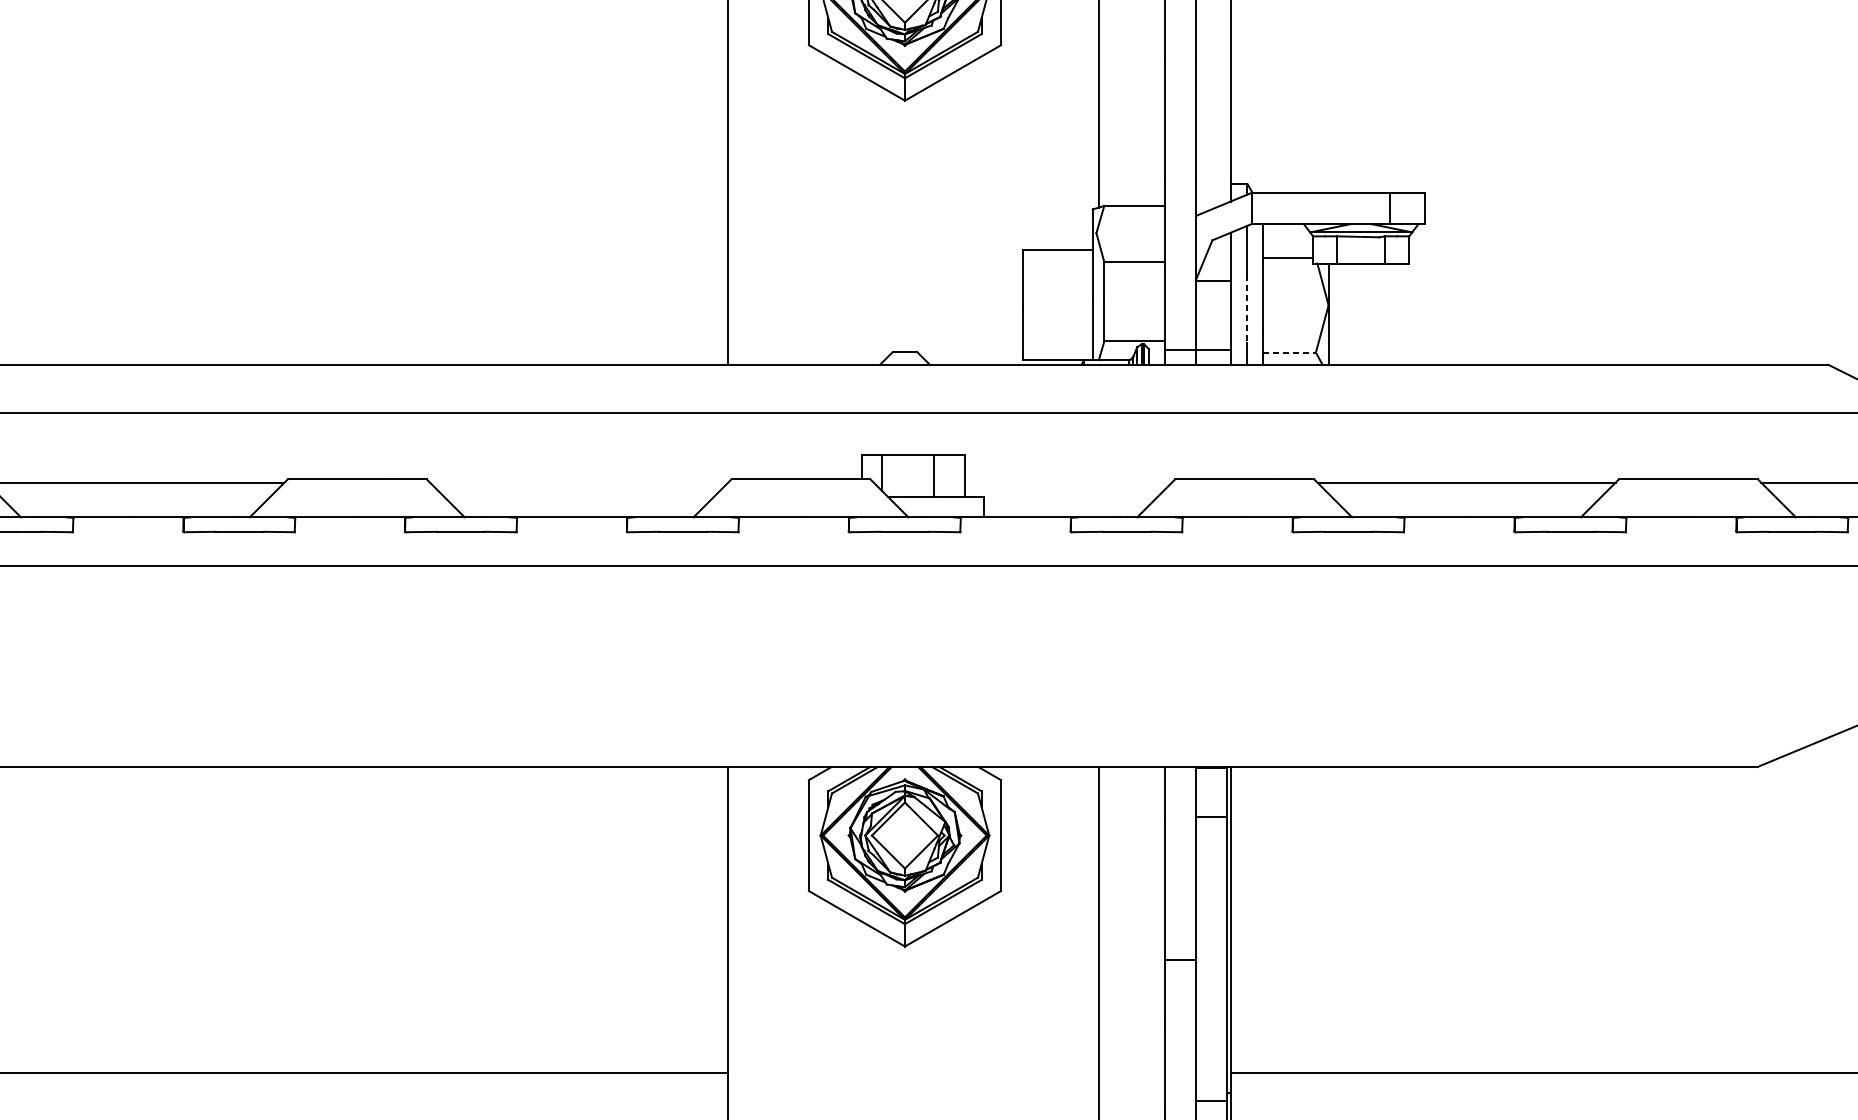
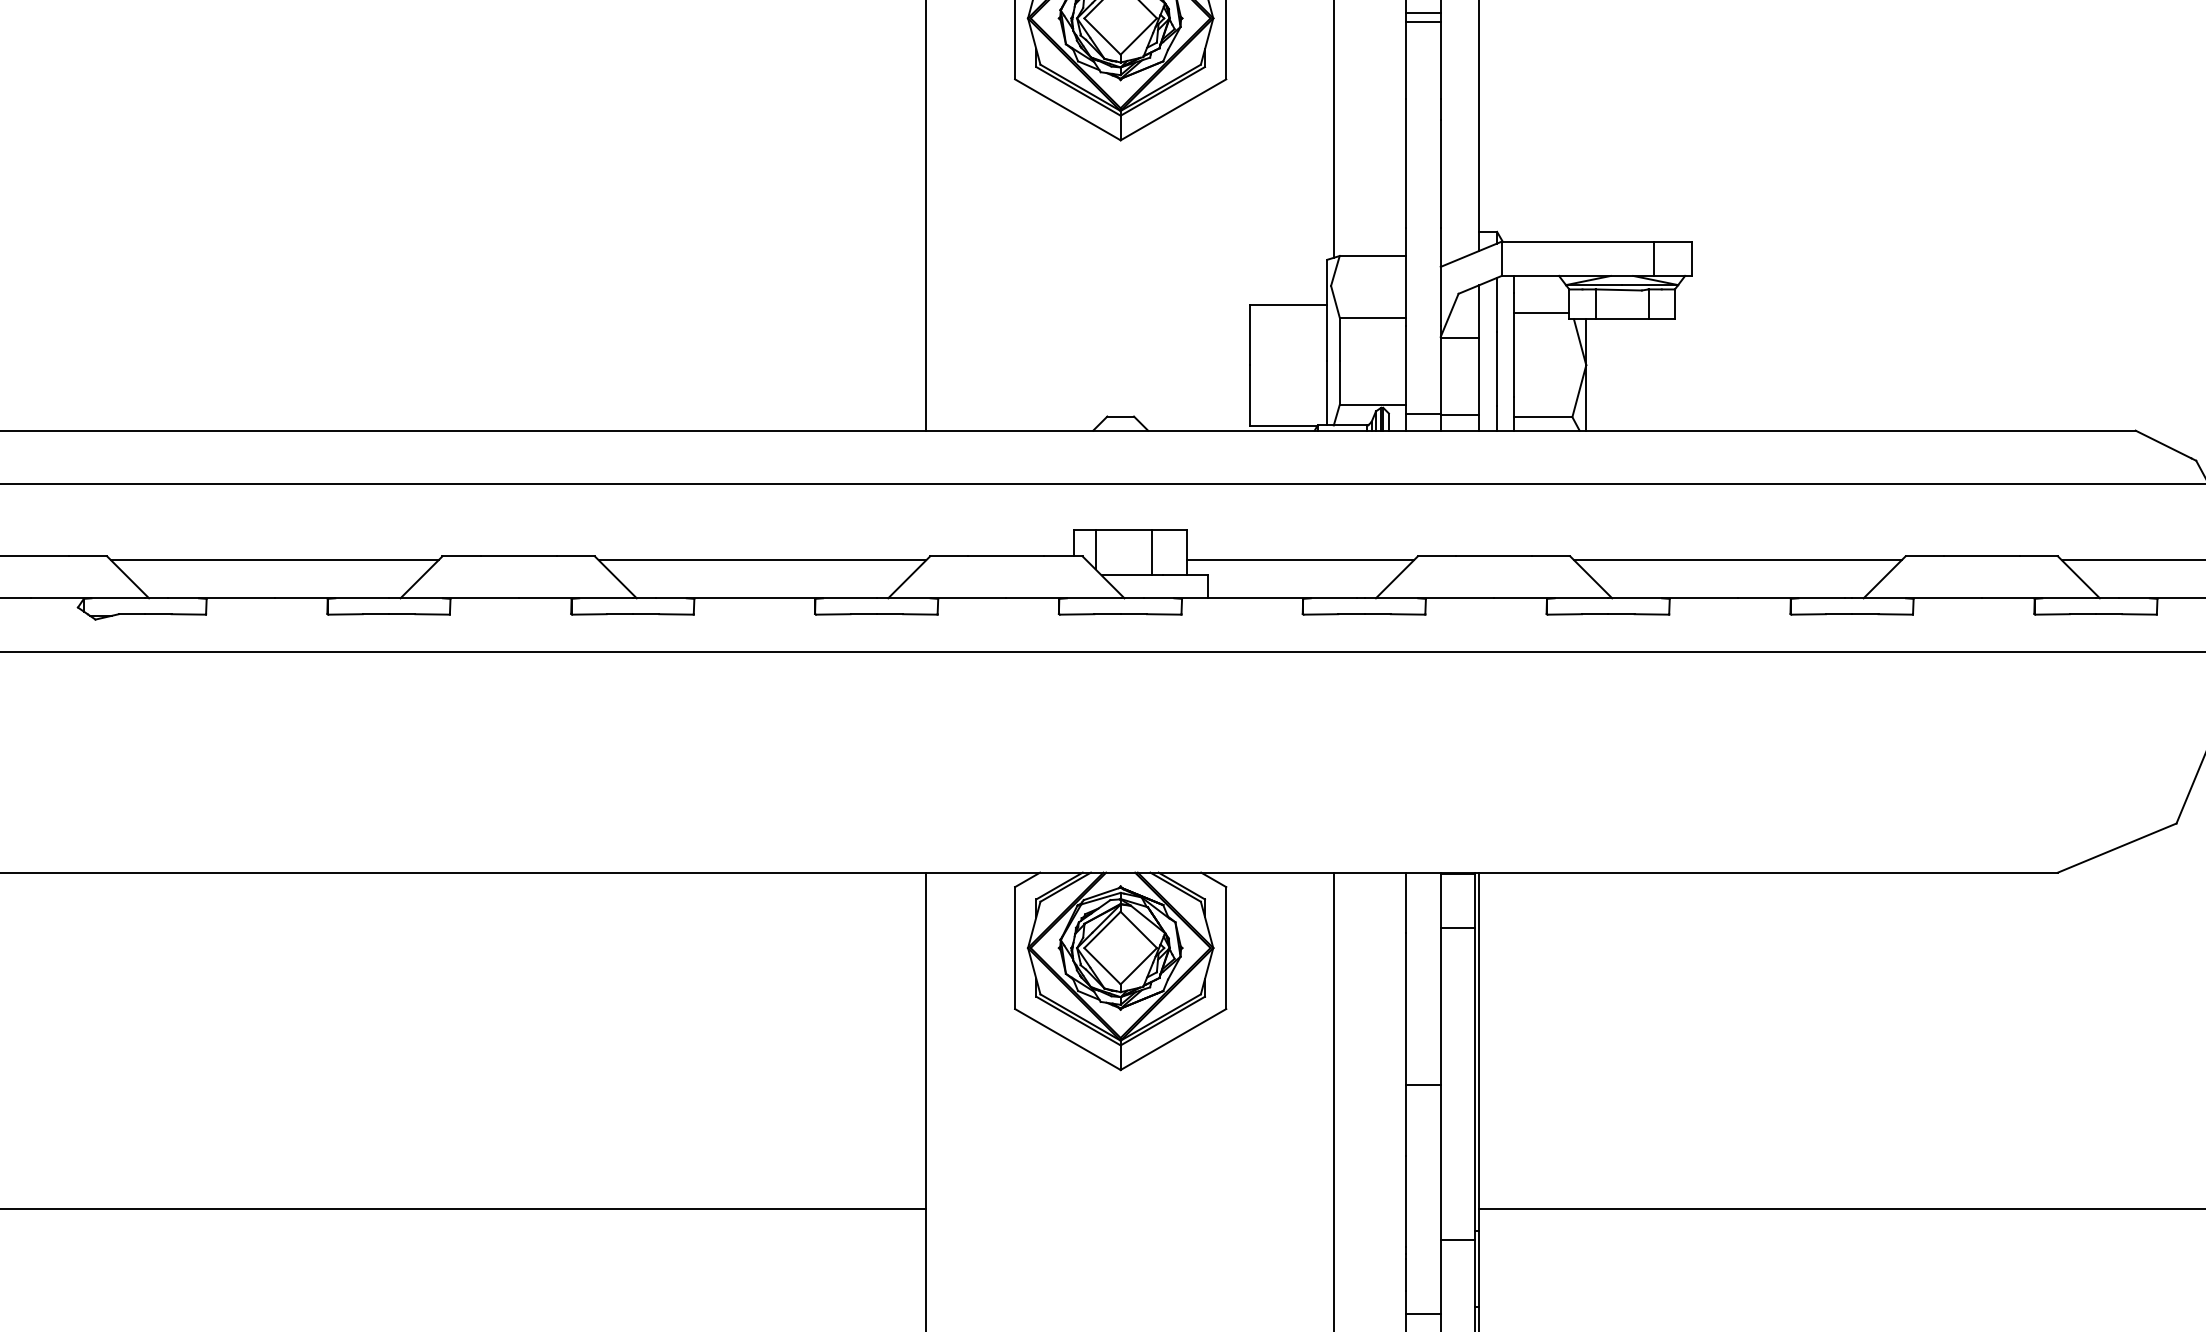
line: (1247, 309) -> (1497, 369), dashed -> solid
line: (1289, 352) -> (1543, 417), dashed -> solid
line: (579, 482) -> (762, 560), added
line: (1068, 482) -> (1300, 560), added

